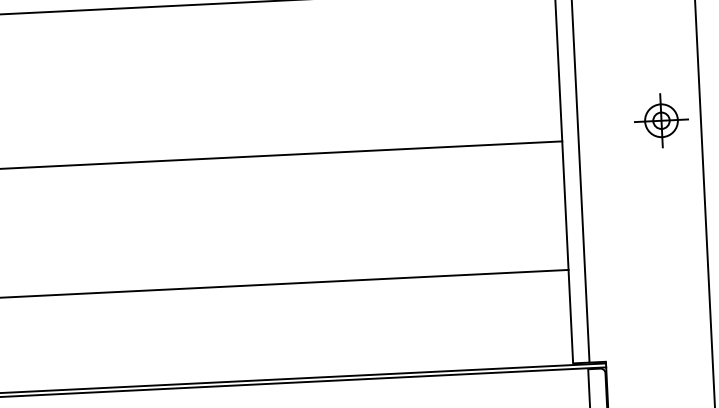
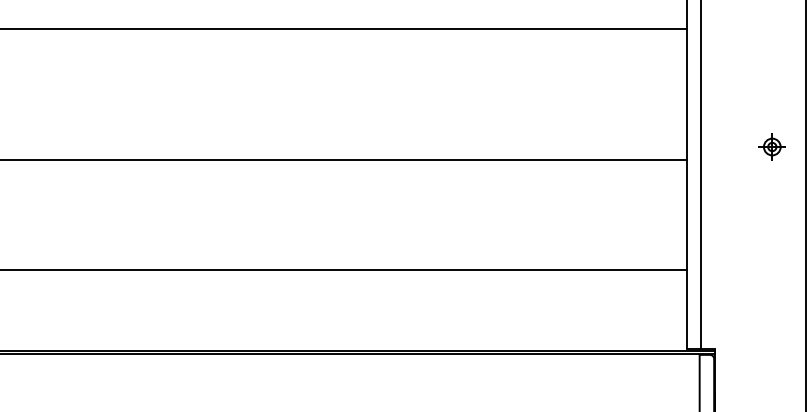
part: (661, 120) -> (772, 146), size x0.6

